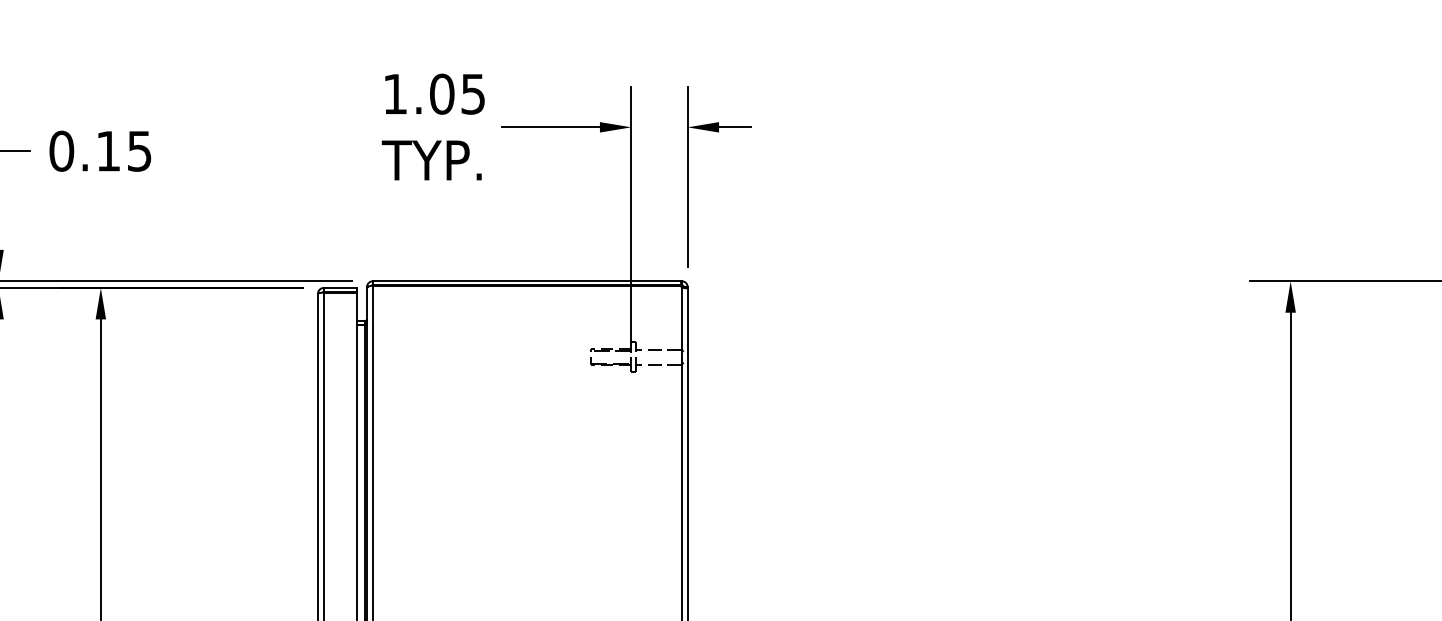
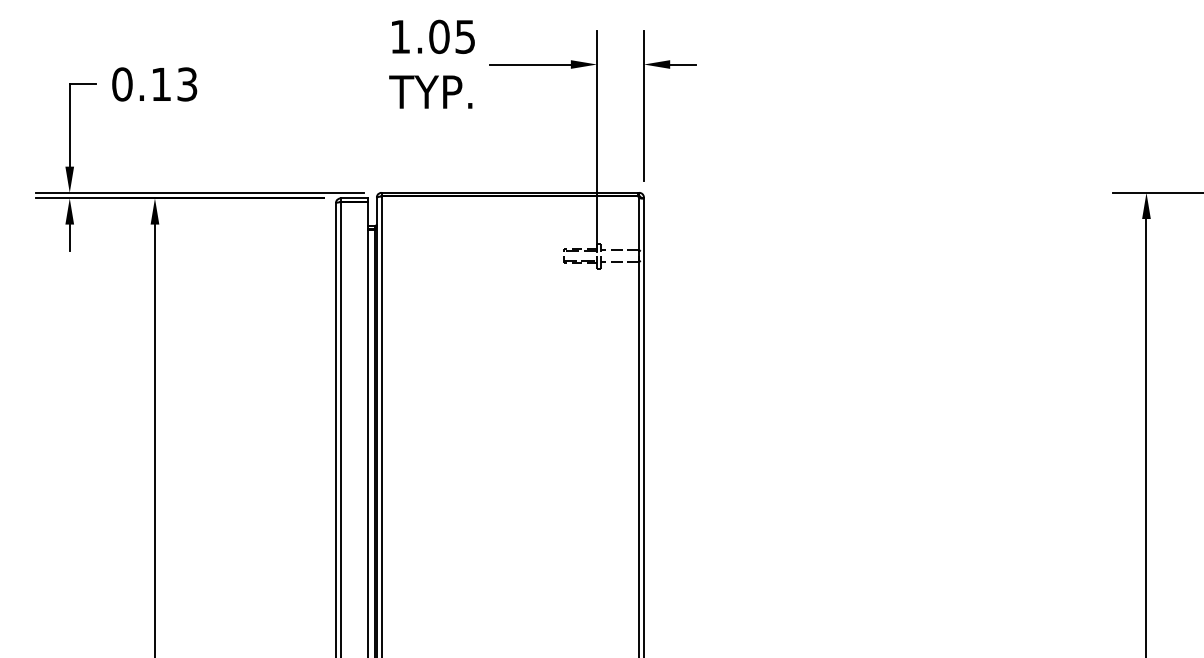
text: (139, 150) -> (187, 83), 0.15 -> 0.13

